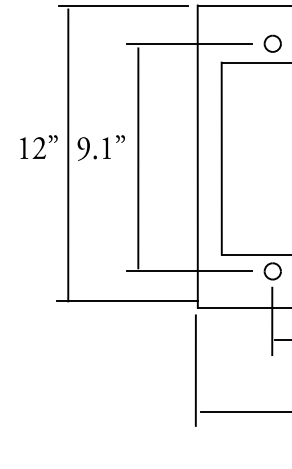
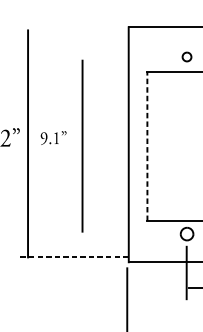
line: (122, 5) -> (70, 27), removed
line: (188, 43) -> (121, 56), removed
part: (272, 43) -> (186, 56), size x0.7
part: (100, 147) -> (53, 137), size x0.7
line: (221, 158) -> (147, 146), solid -> dashed
line: (188, 270) -> (121, 233), removed
line: (126, 301) -> (73, 257), solid -> dashed

